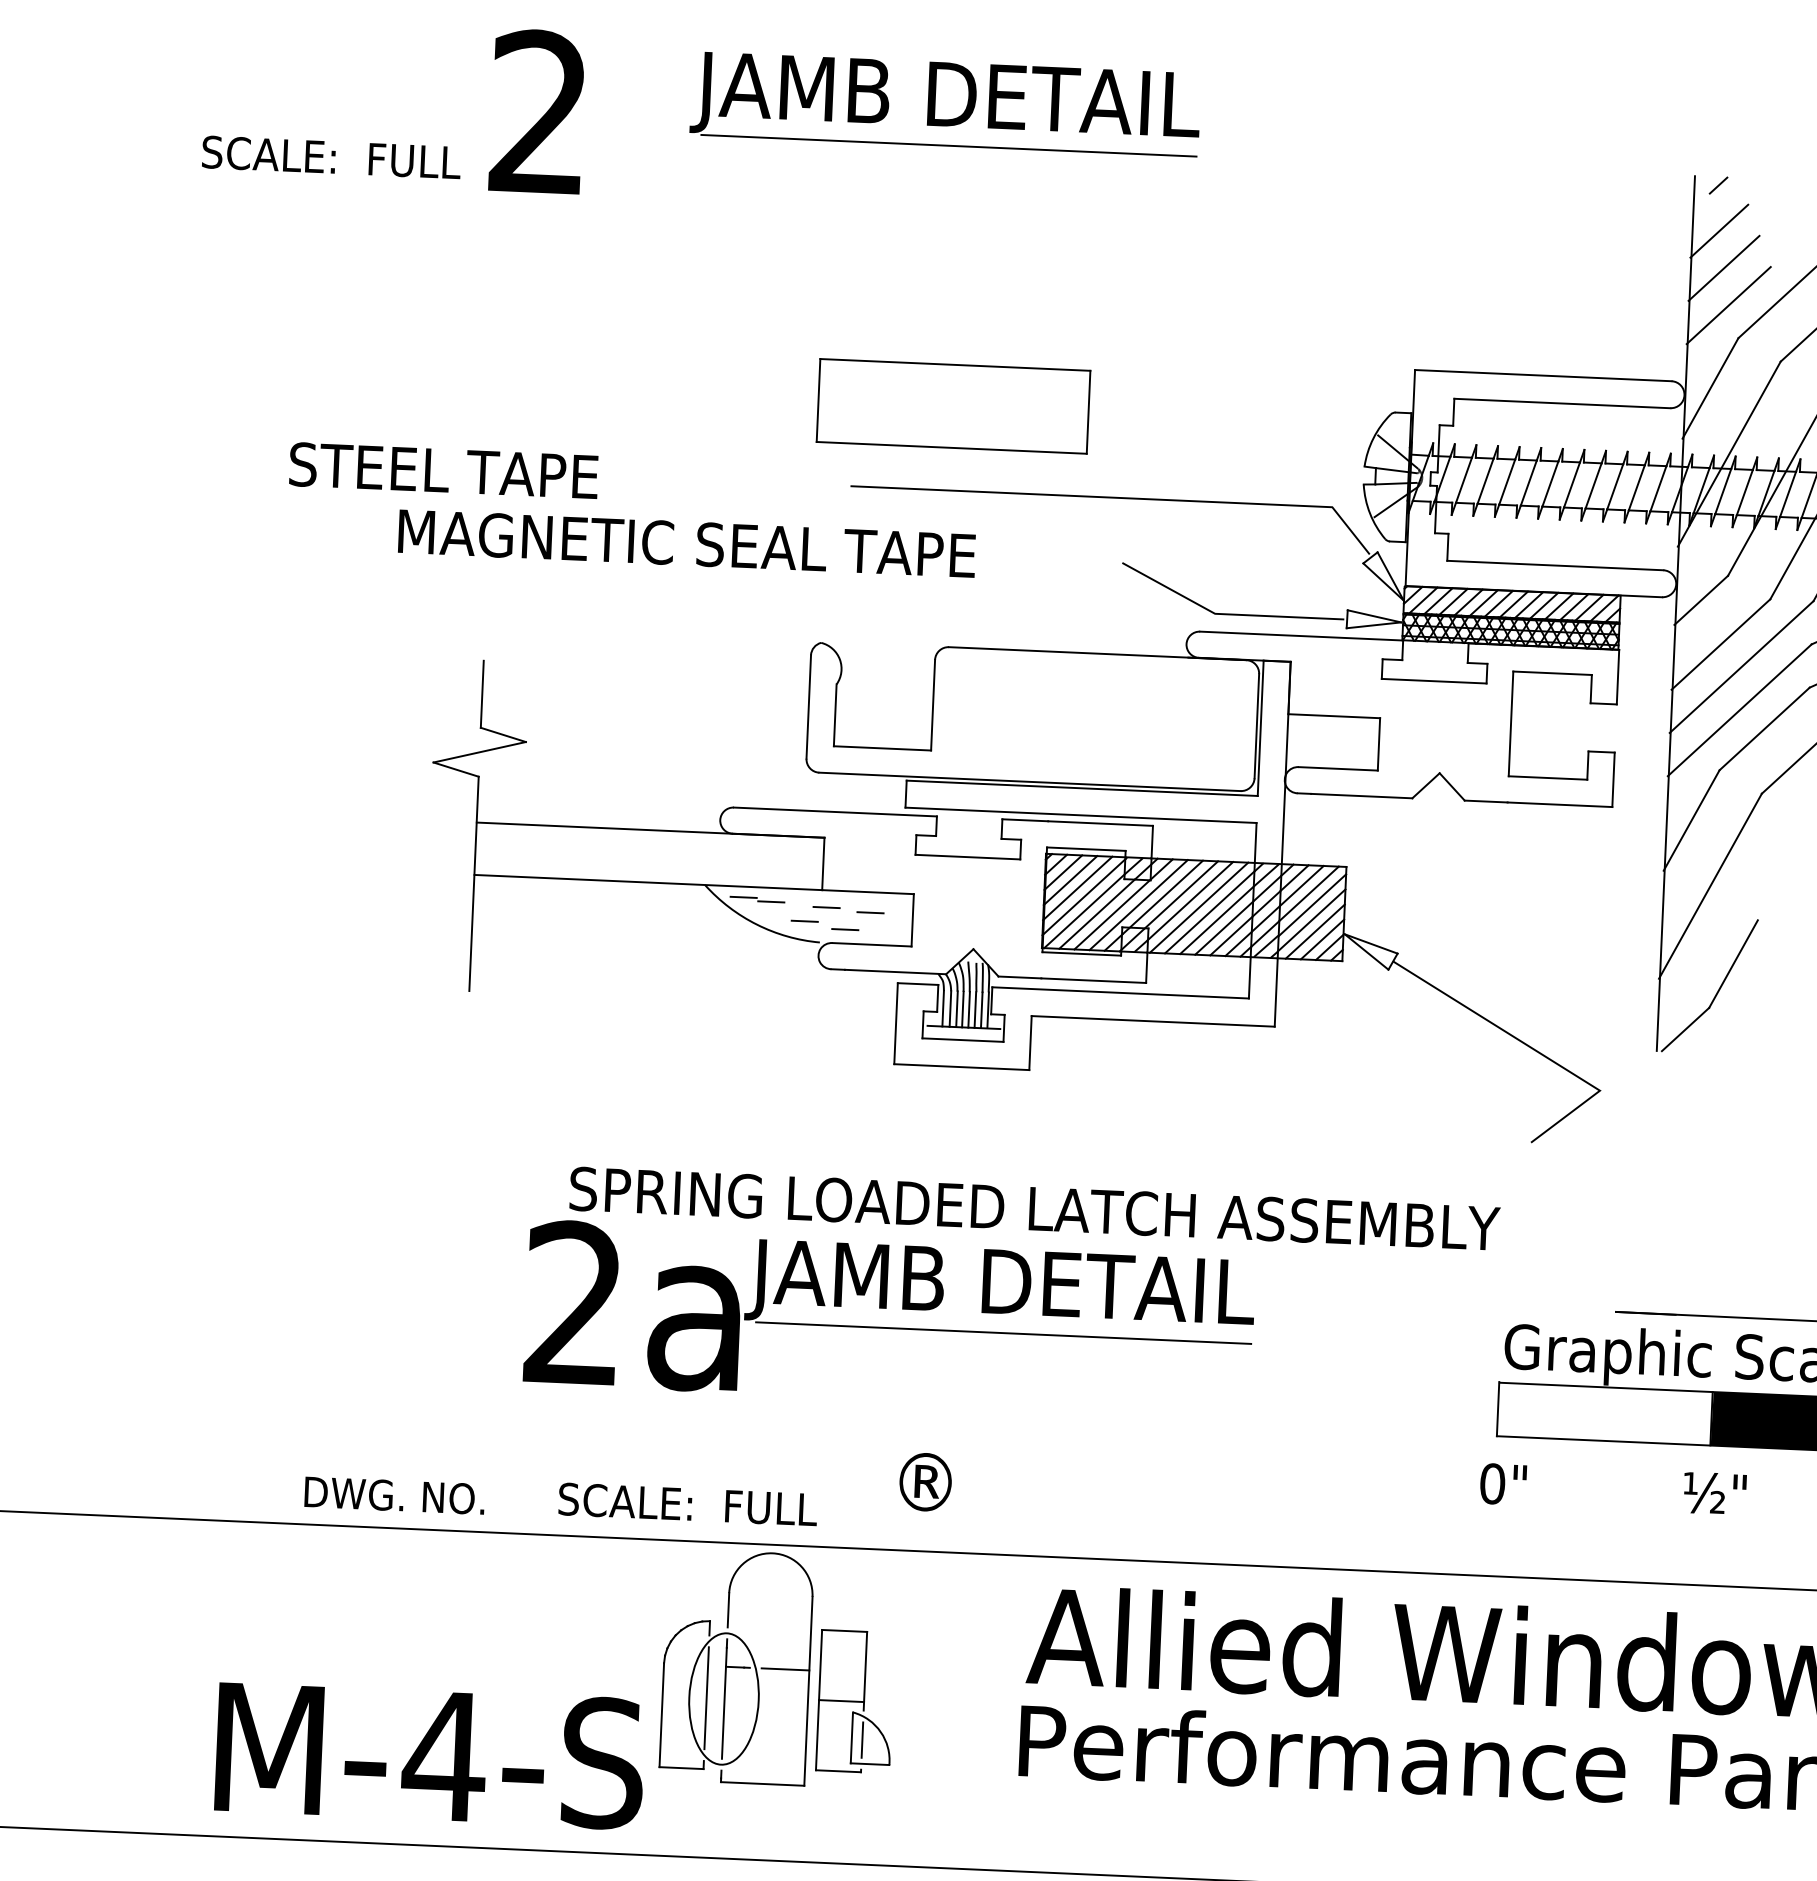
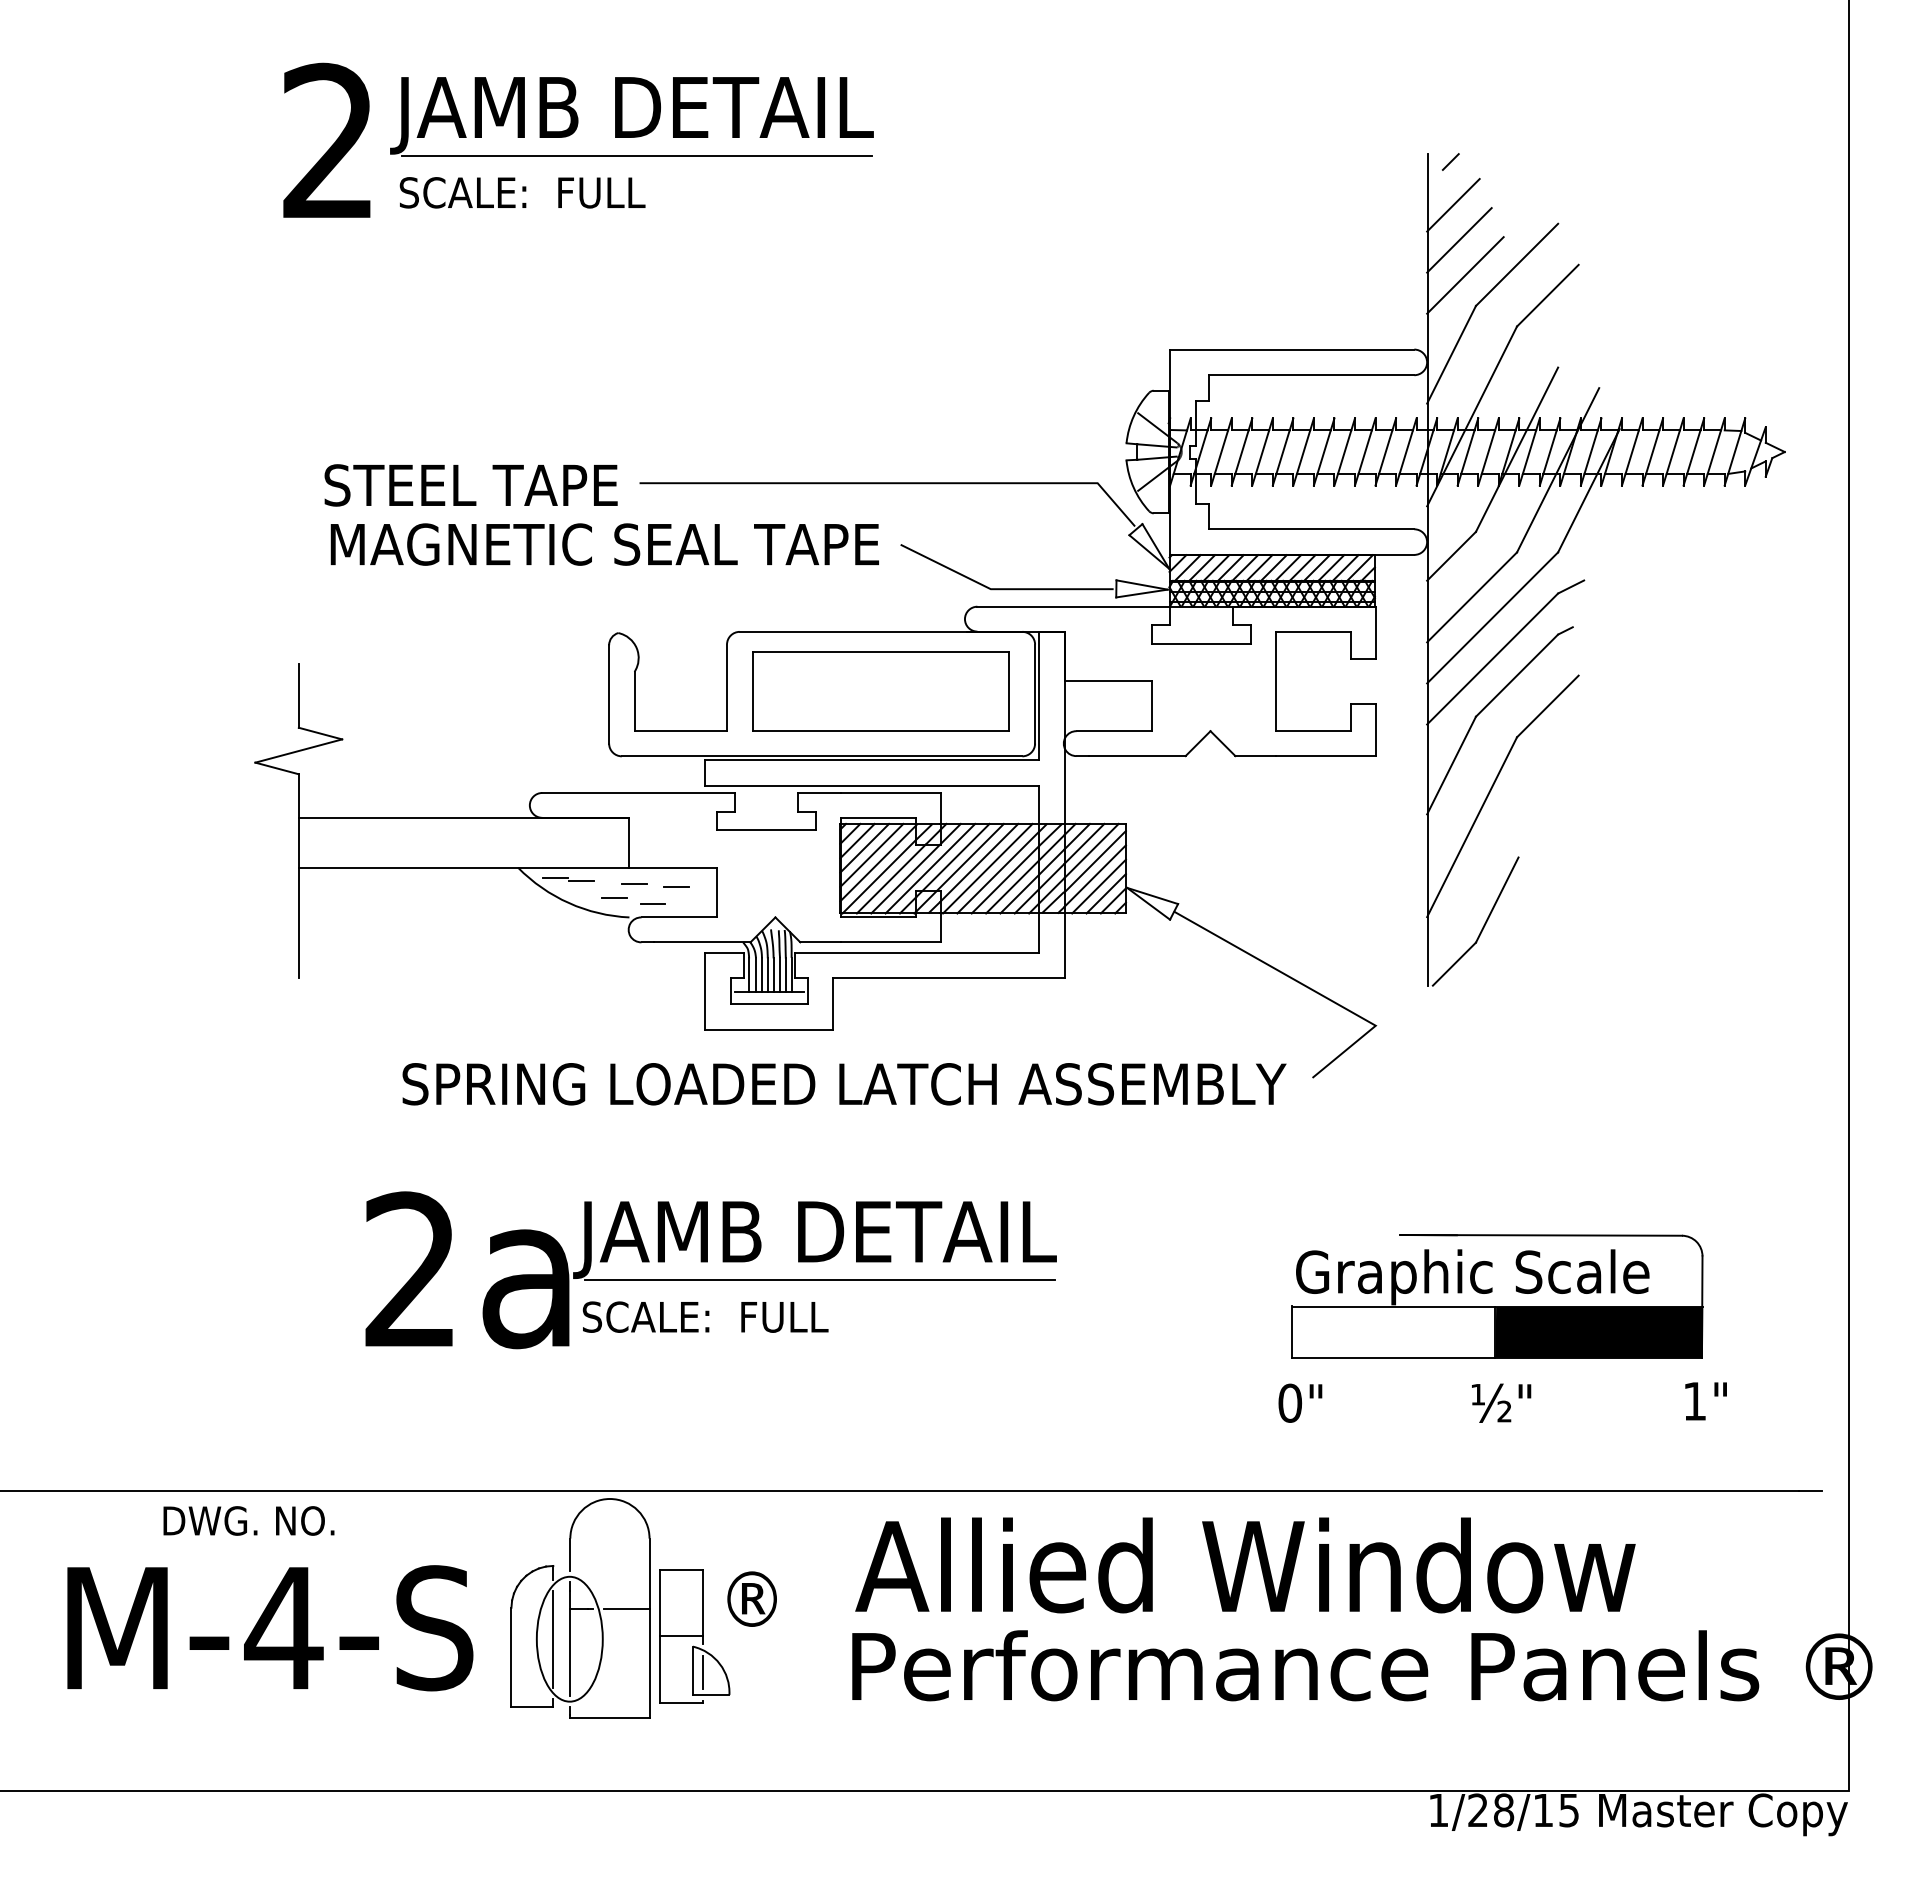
part: (945, 103) -> (631, 116), moved
text: (331, 157) -> (522, 192), moved
part: (952, 406) -> (880, 691), moved
text: (443, 470) -> (470, 485), moved
text: (686, 543) -> (604, 544), moved
text: (1034, 1209) -> (844, 1084), moved
text: (925, 1481) -> (751, 1598), moved
text: (394, 1495) -> (248, 1520), moved
text: (687, 1503) -> (705, 1316), moved
text: (430, 1756) -> (270, 1628), moved

